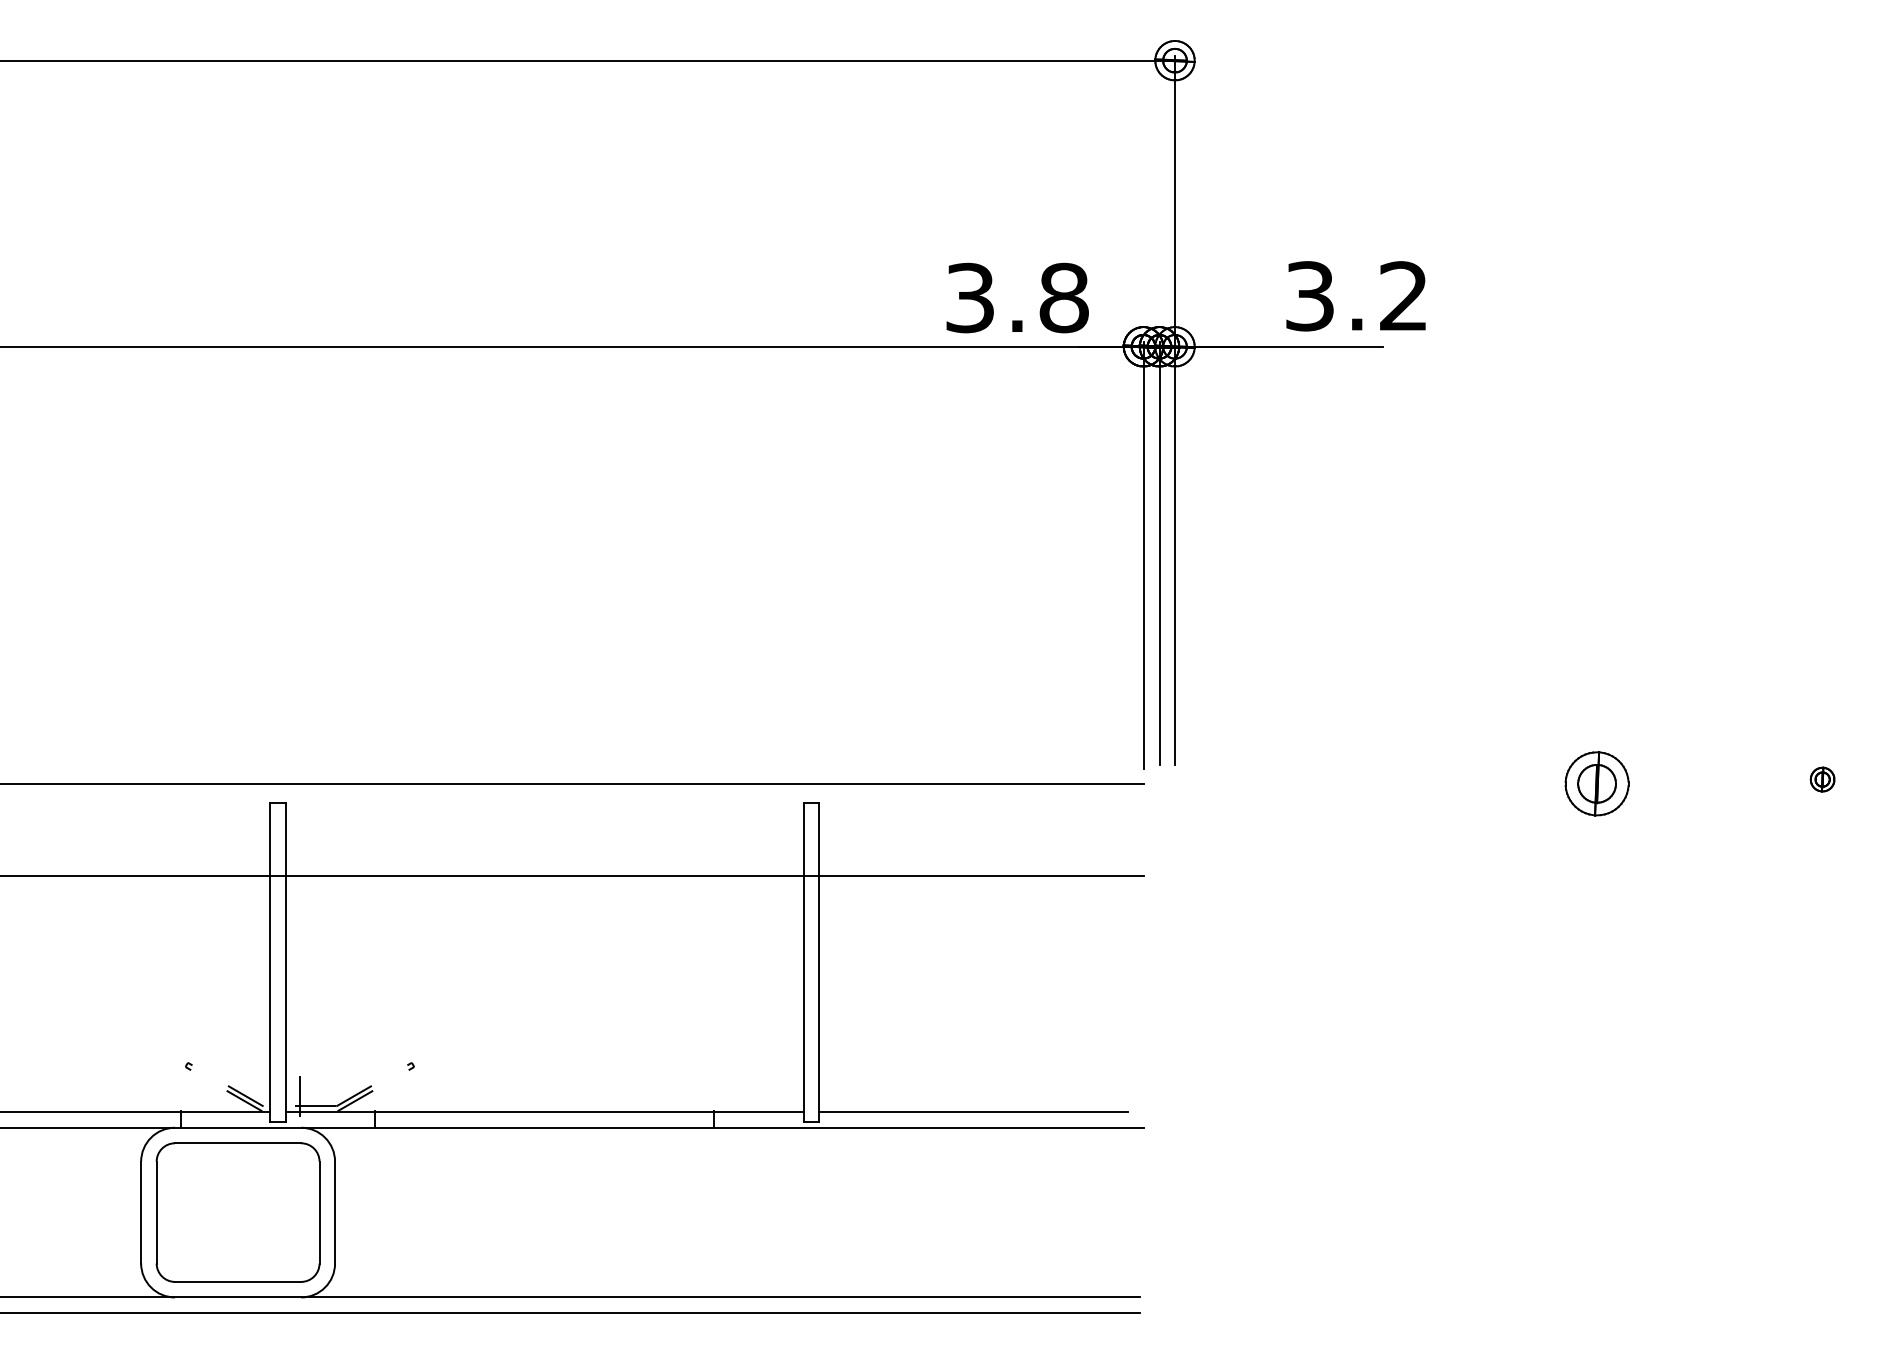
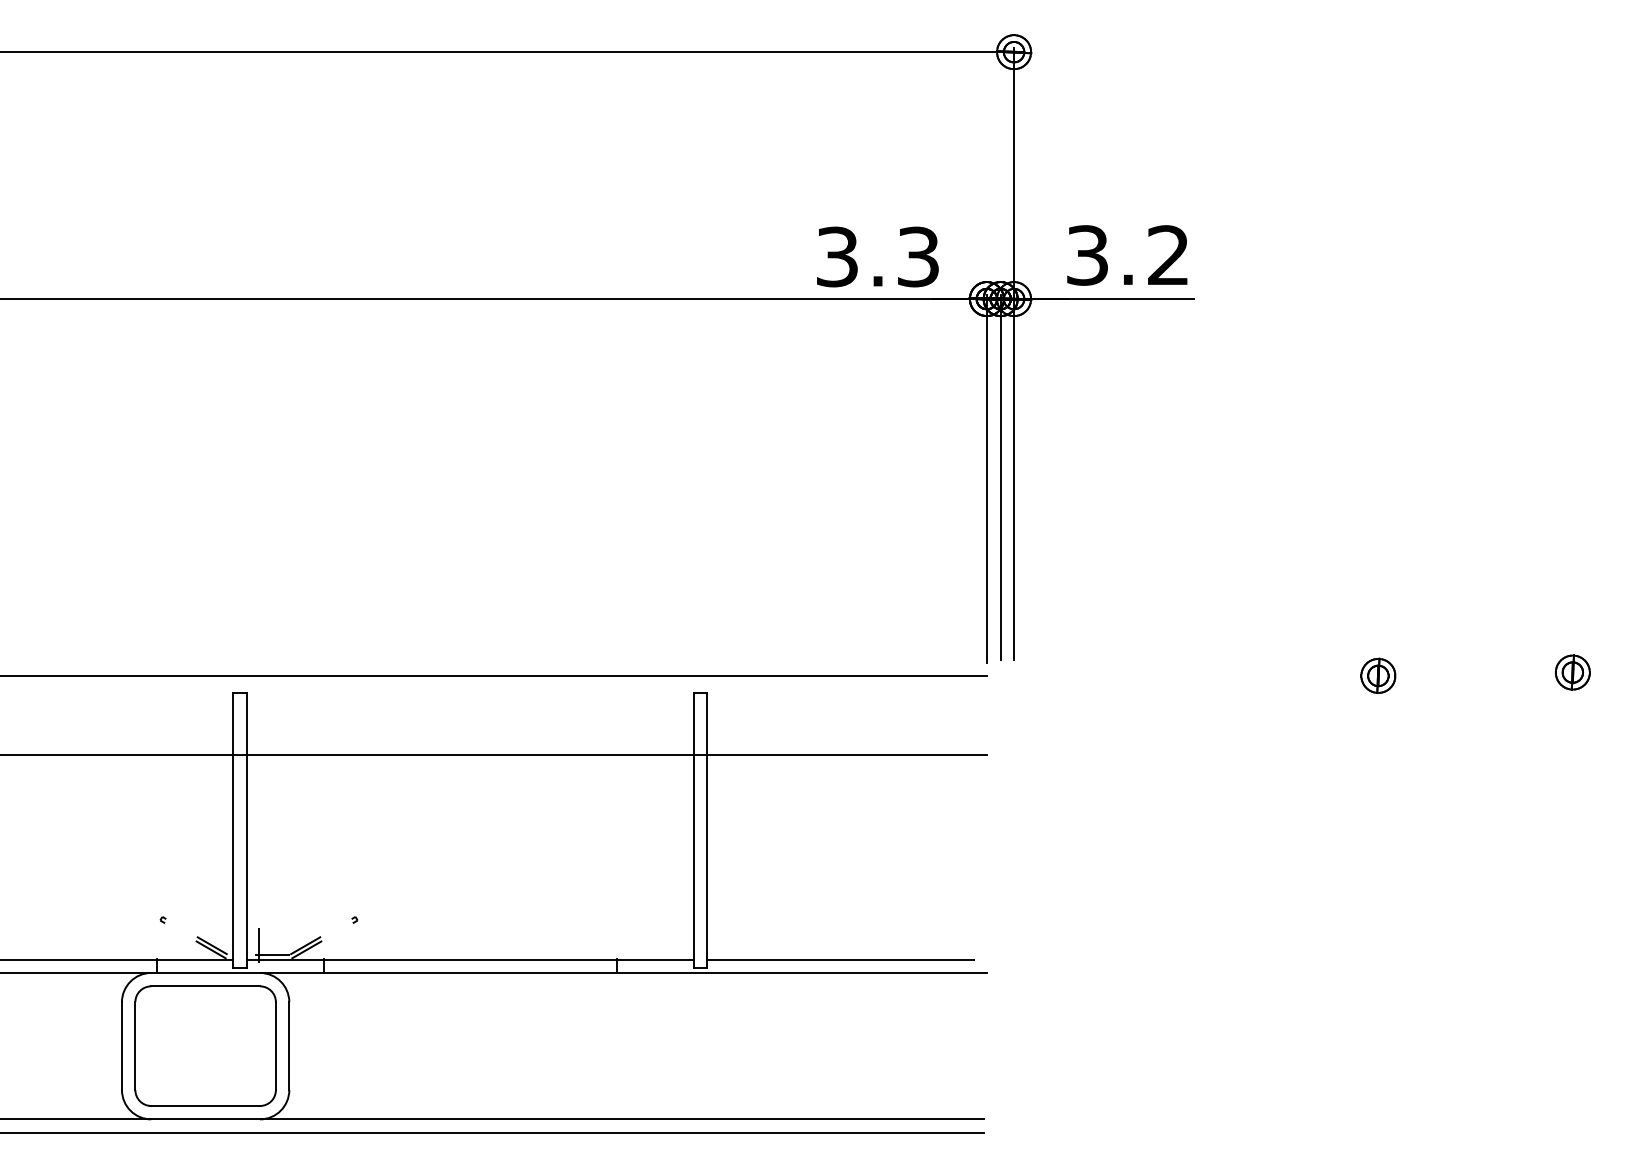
text: (1356, 296) -> (1127, 255), moved
text: (1064, 297) -> (918, 256), 3.8 -> 3.3
part: (1822, 779) -> (1572, 672), size x1.67
part: (1597, 783) -> (1378, 675), size x0.62

